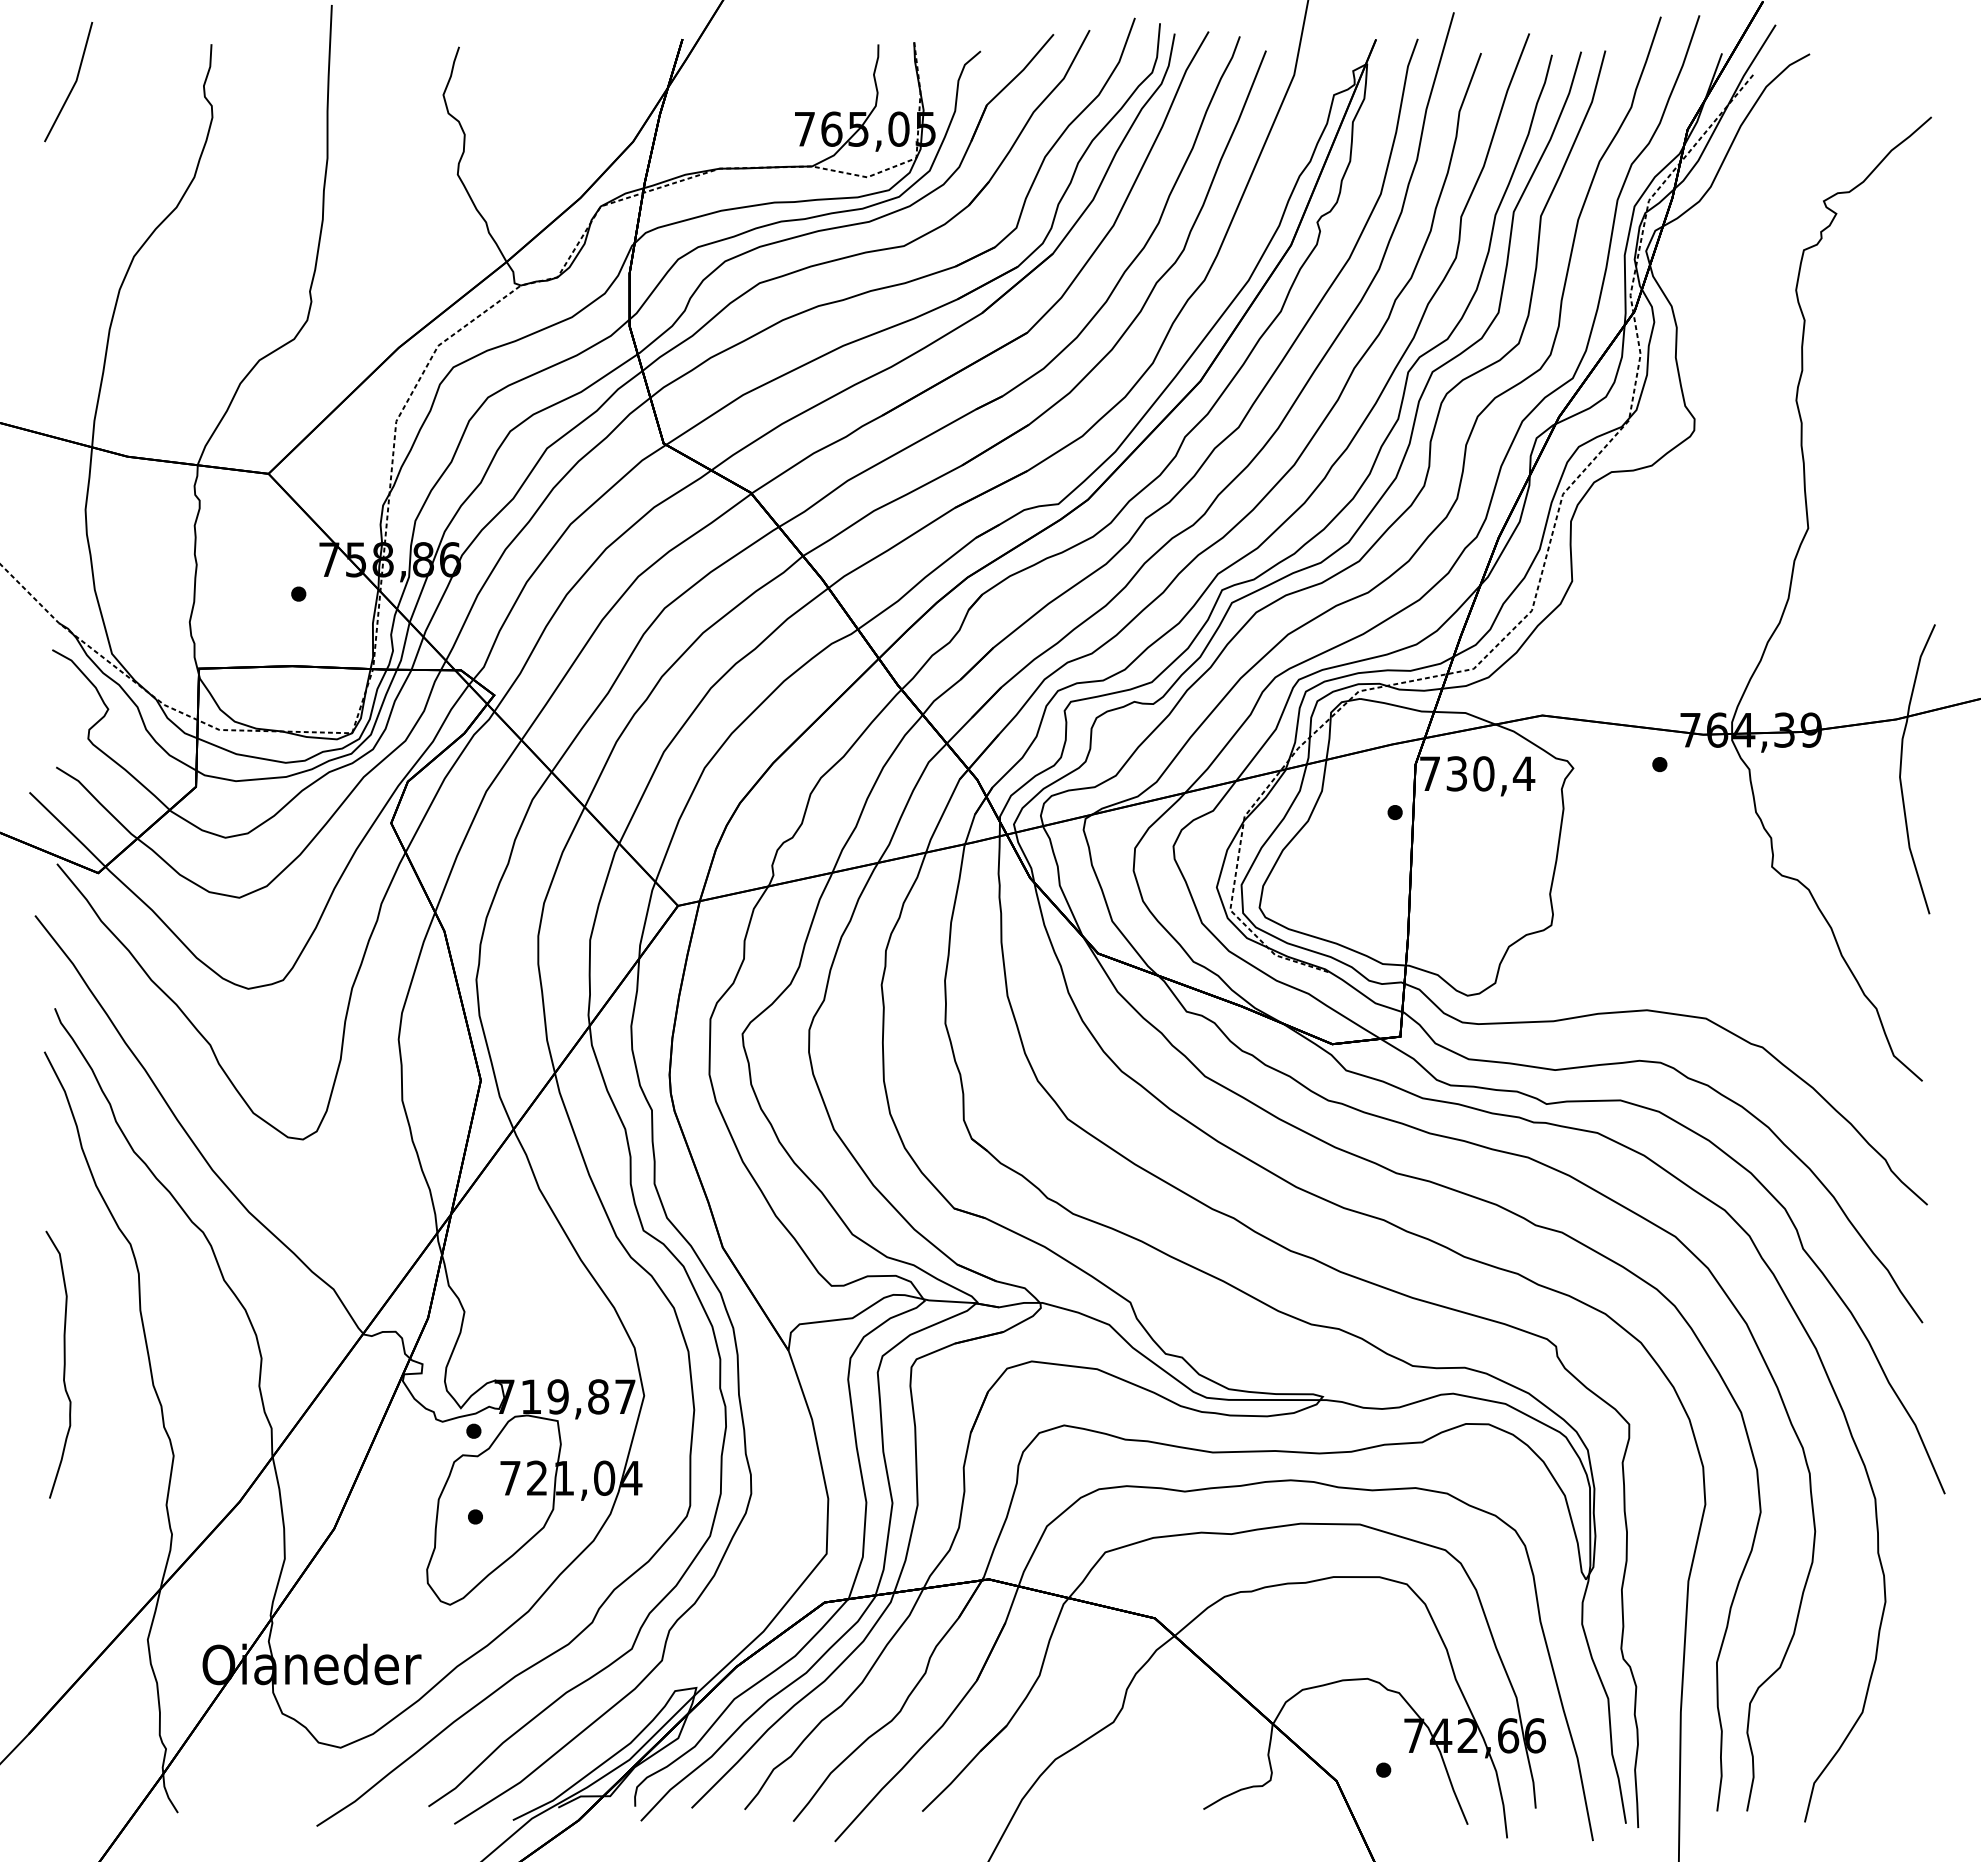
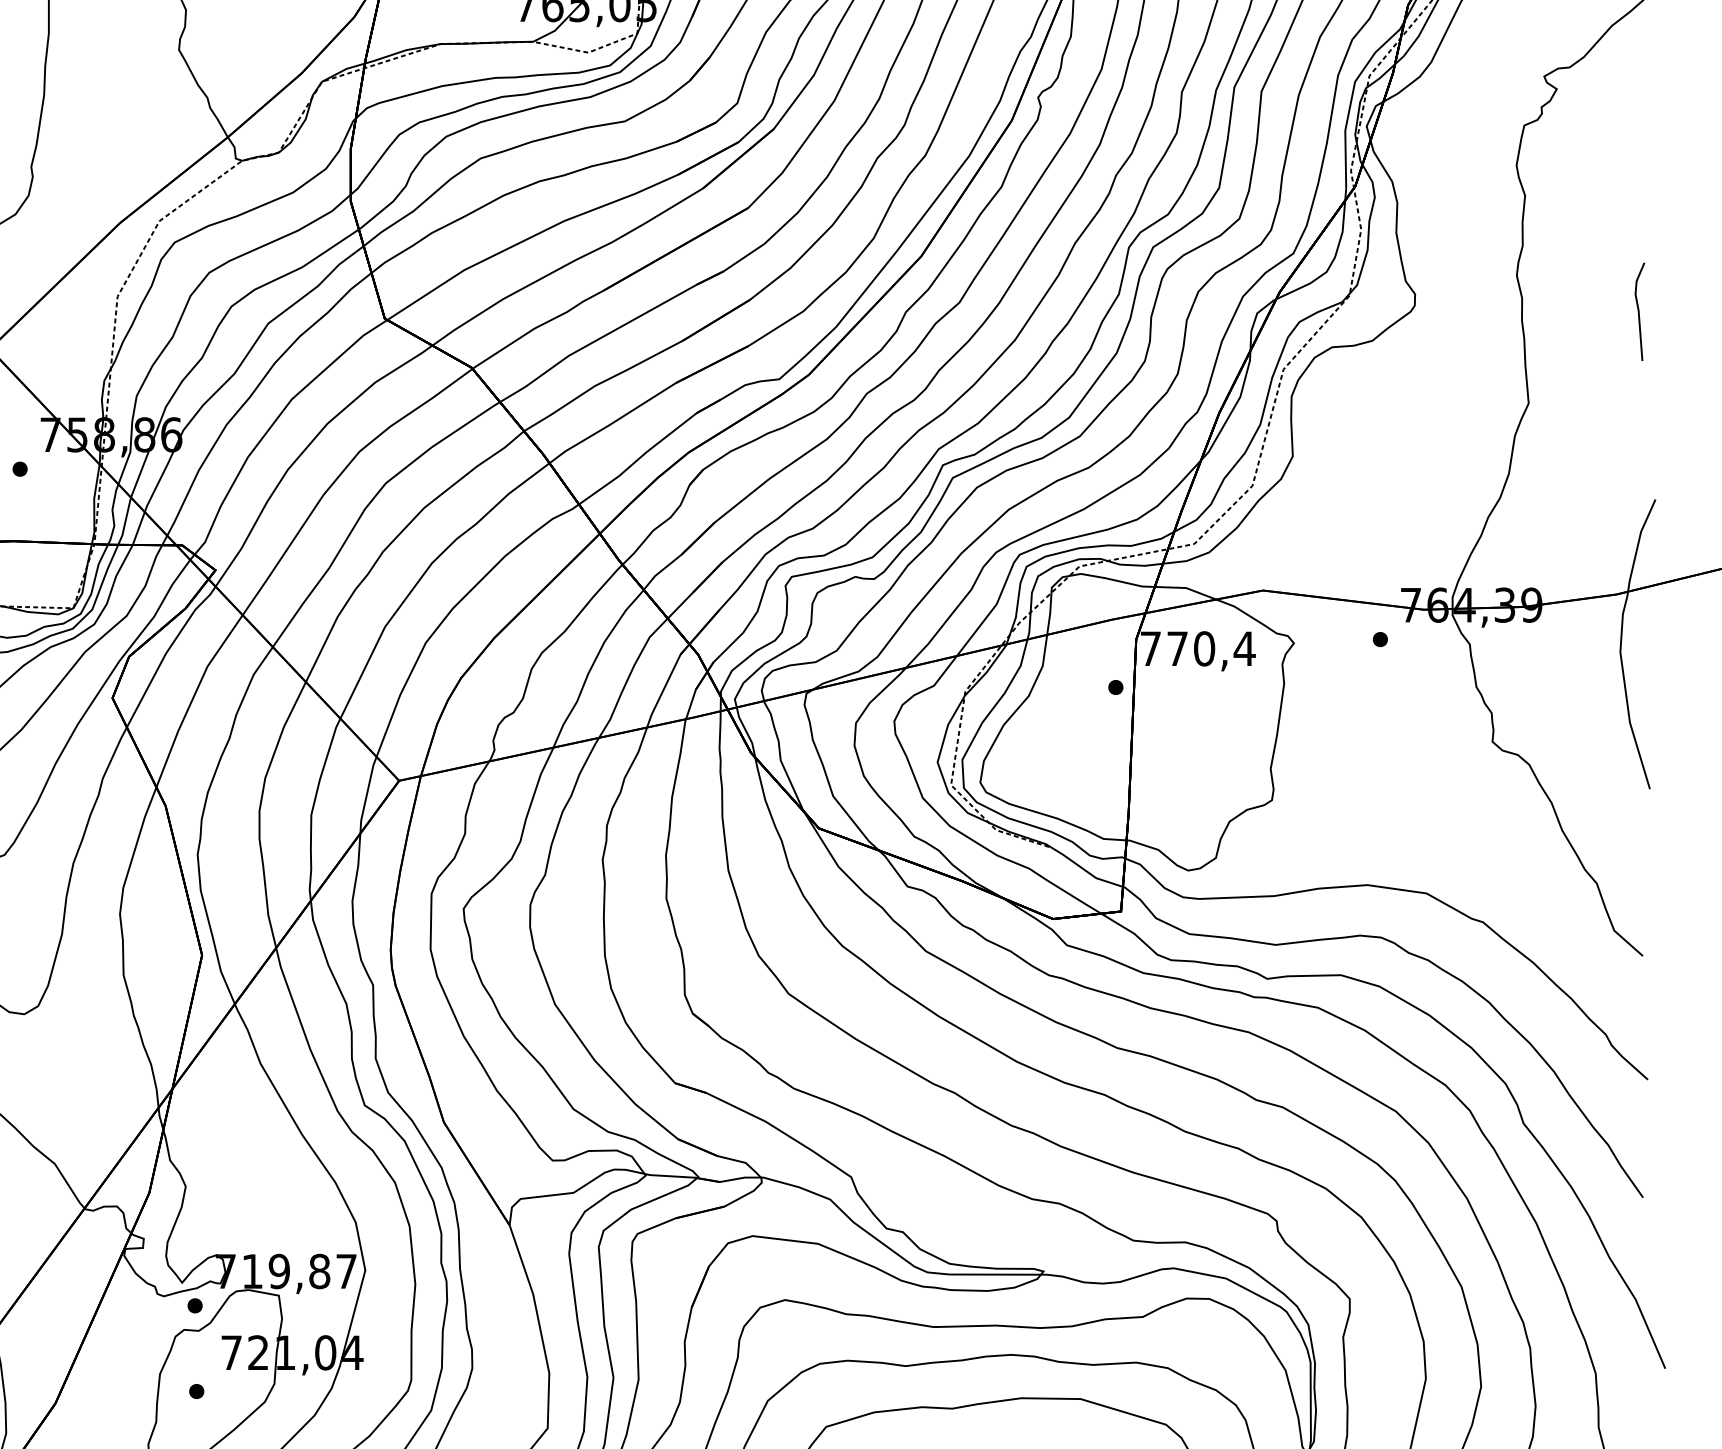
line: (1919, 436) -> (1639, 311), added
text: (1456, 773) -> (1177, 648), 730,4 -> 770,4

